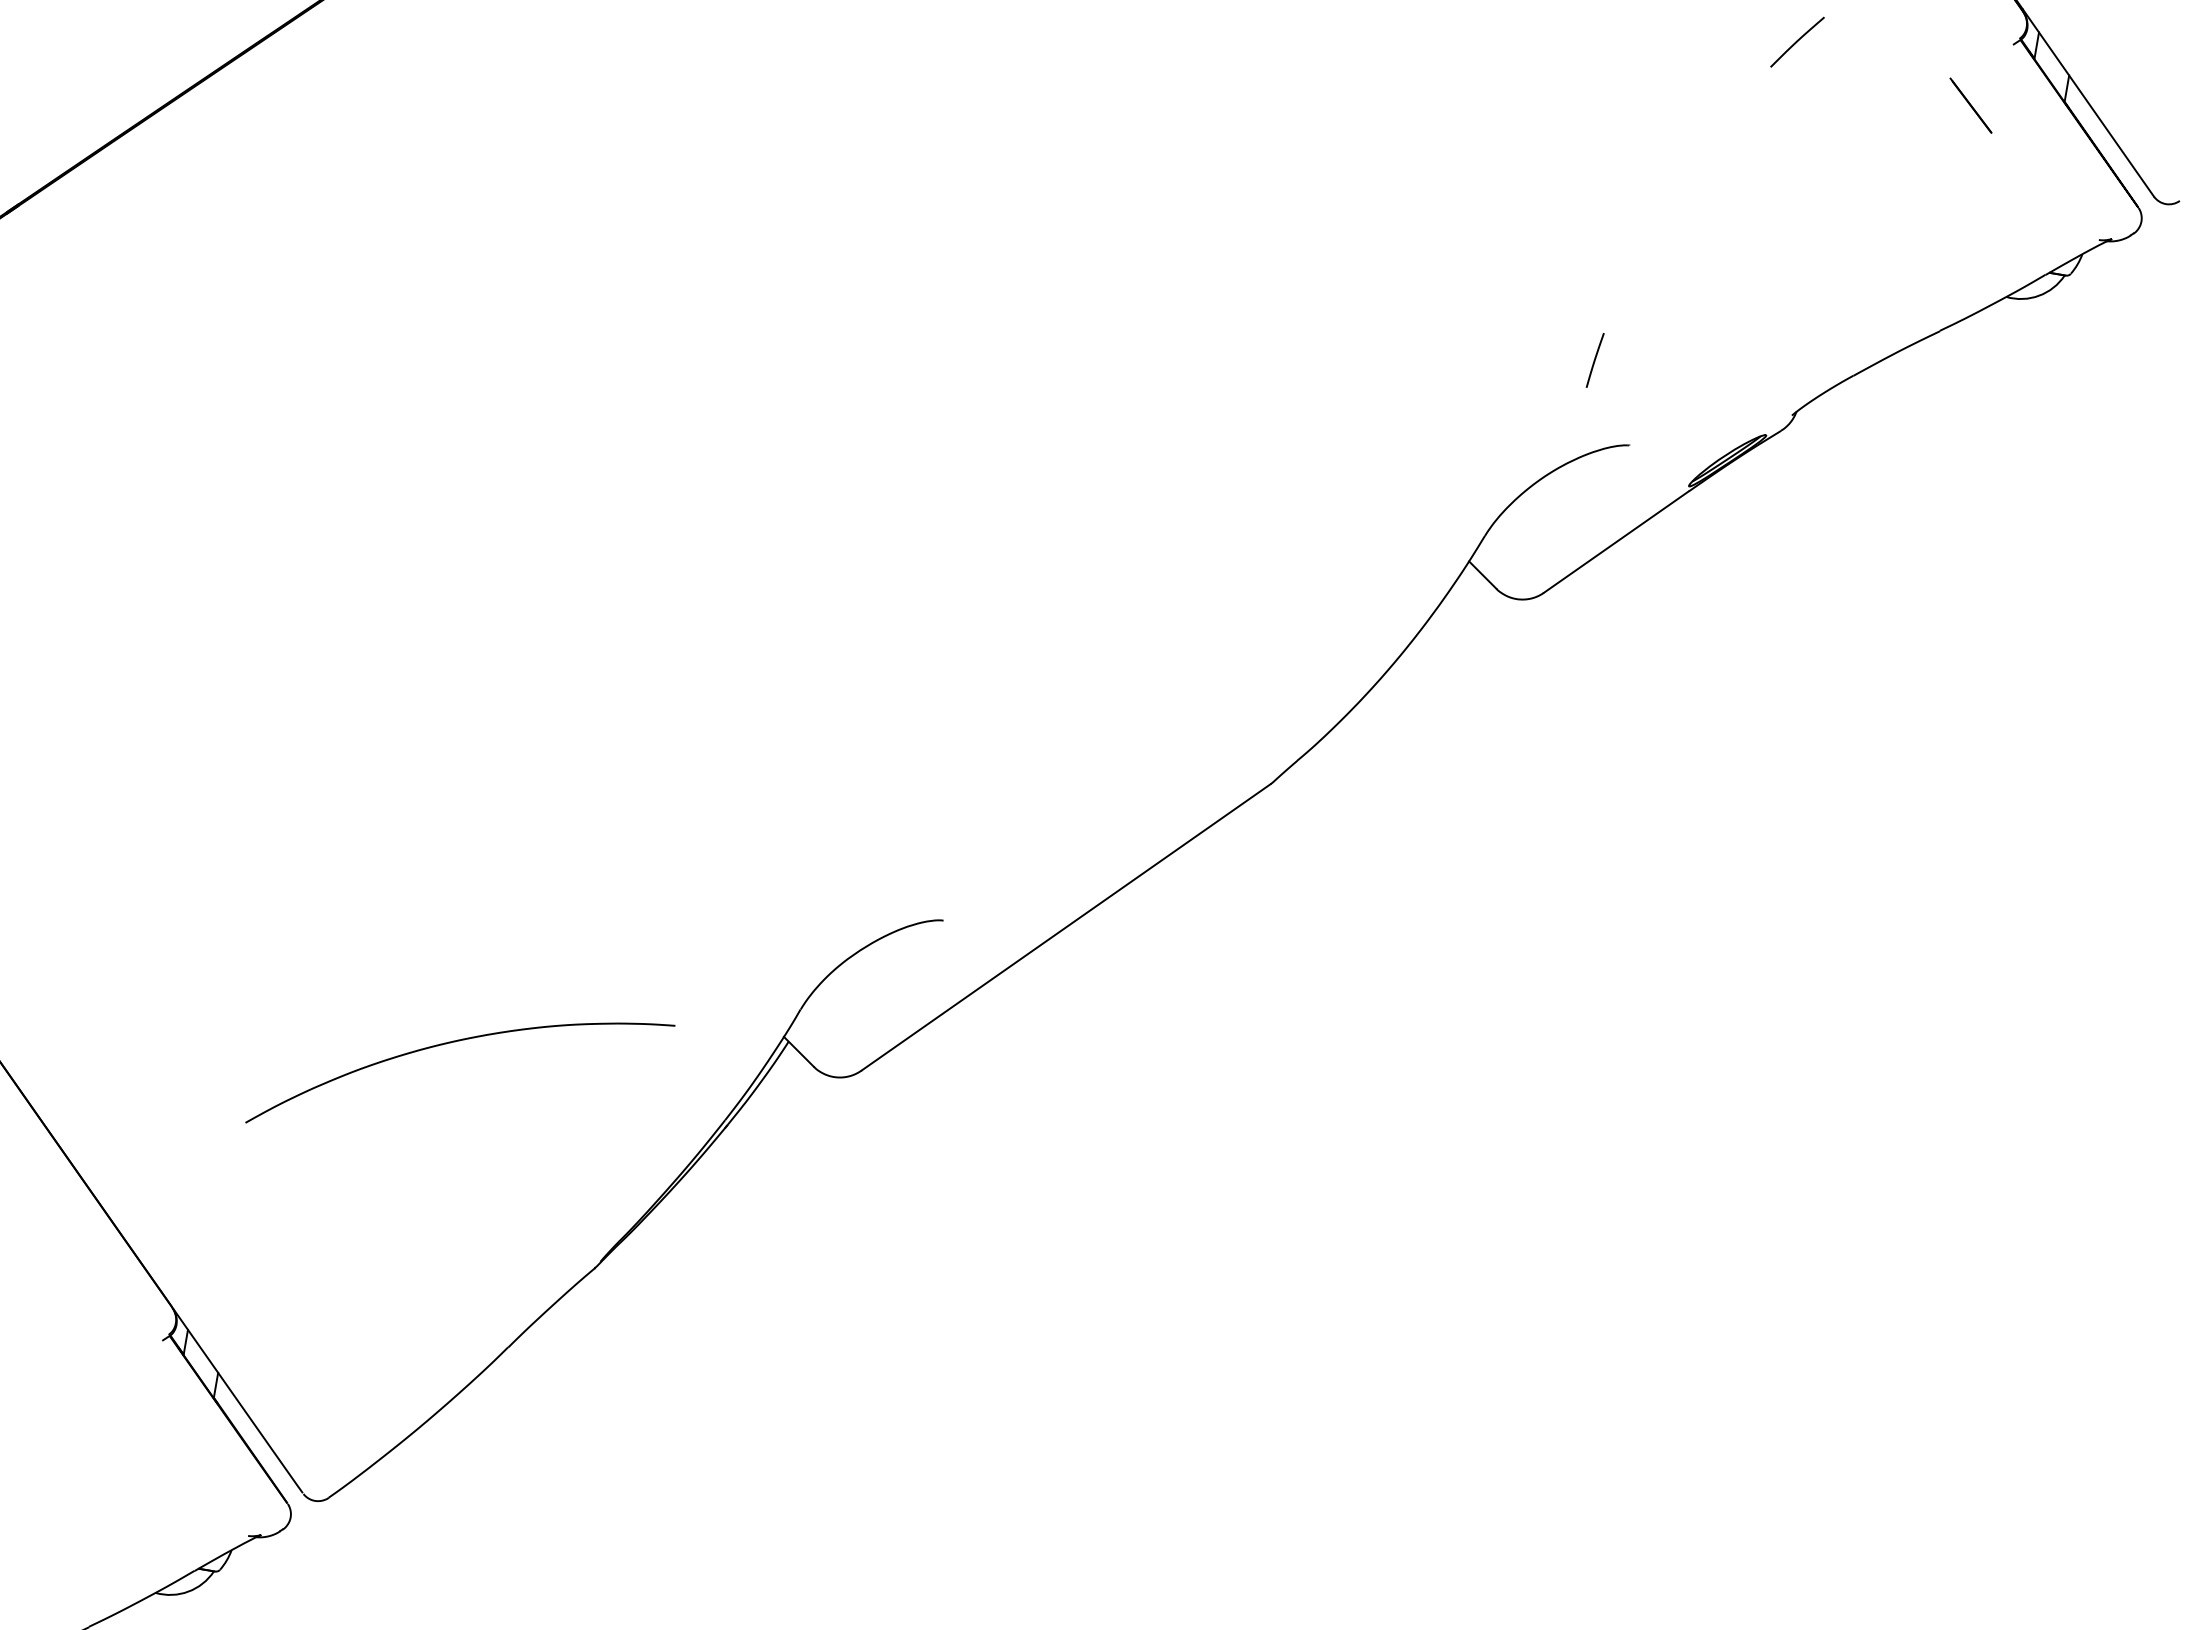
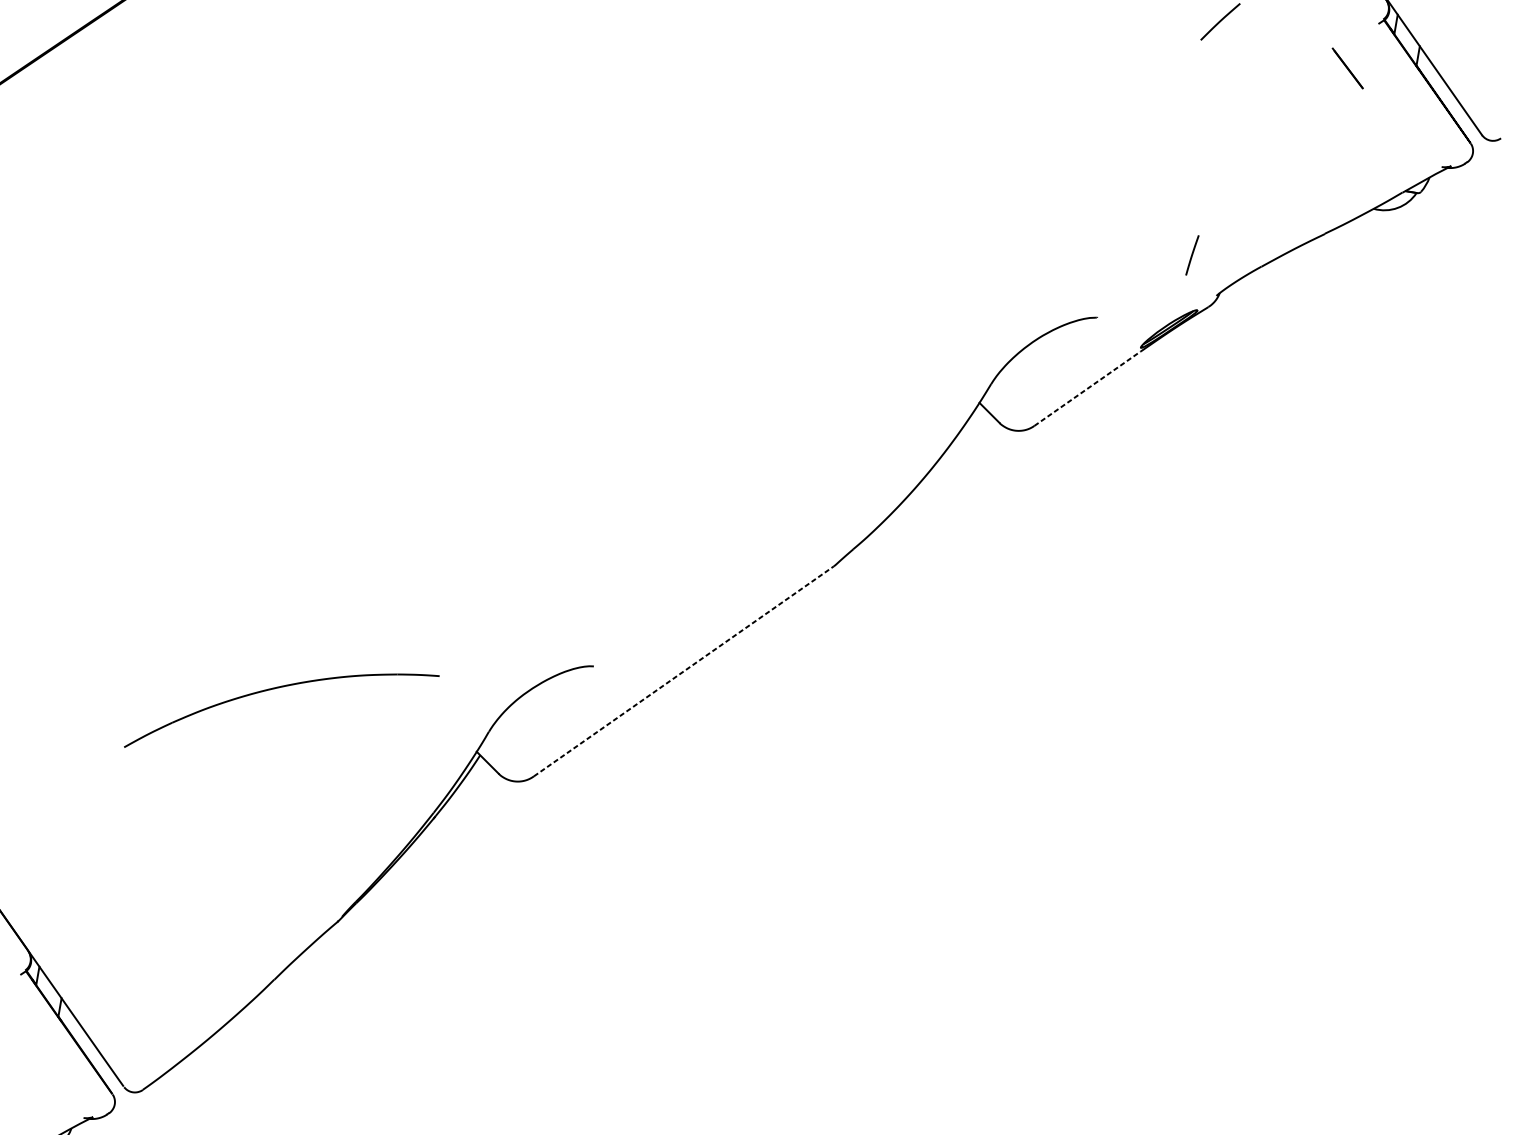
line: (1594, 360) -> (1191, 255), moved
line: (1616, 542) -> (1087, 389), solid -> dashed
line: (1066, 927) -> (684, 671), solid -> dashed
part: (455, 1042) -> (278, 688), moved

